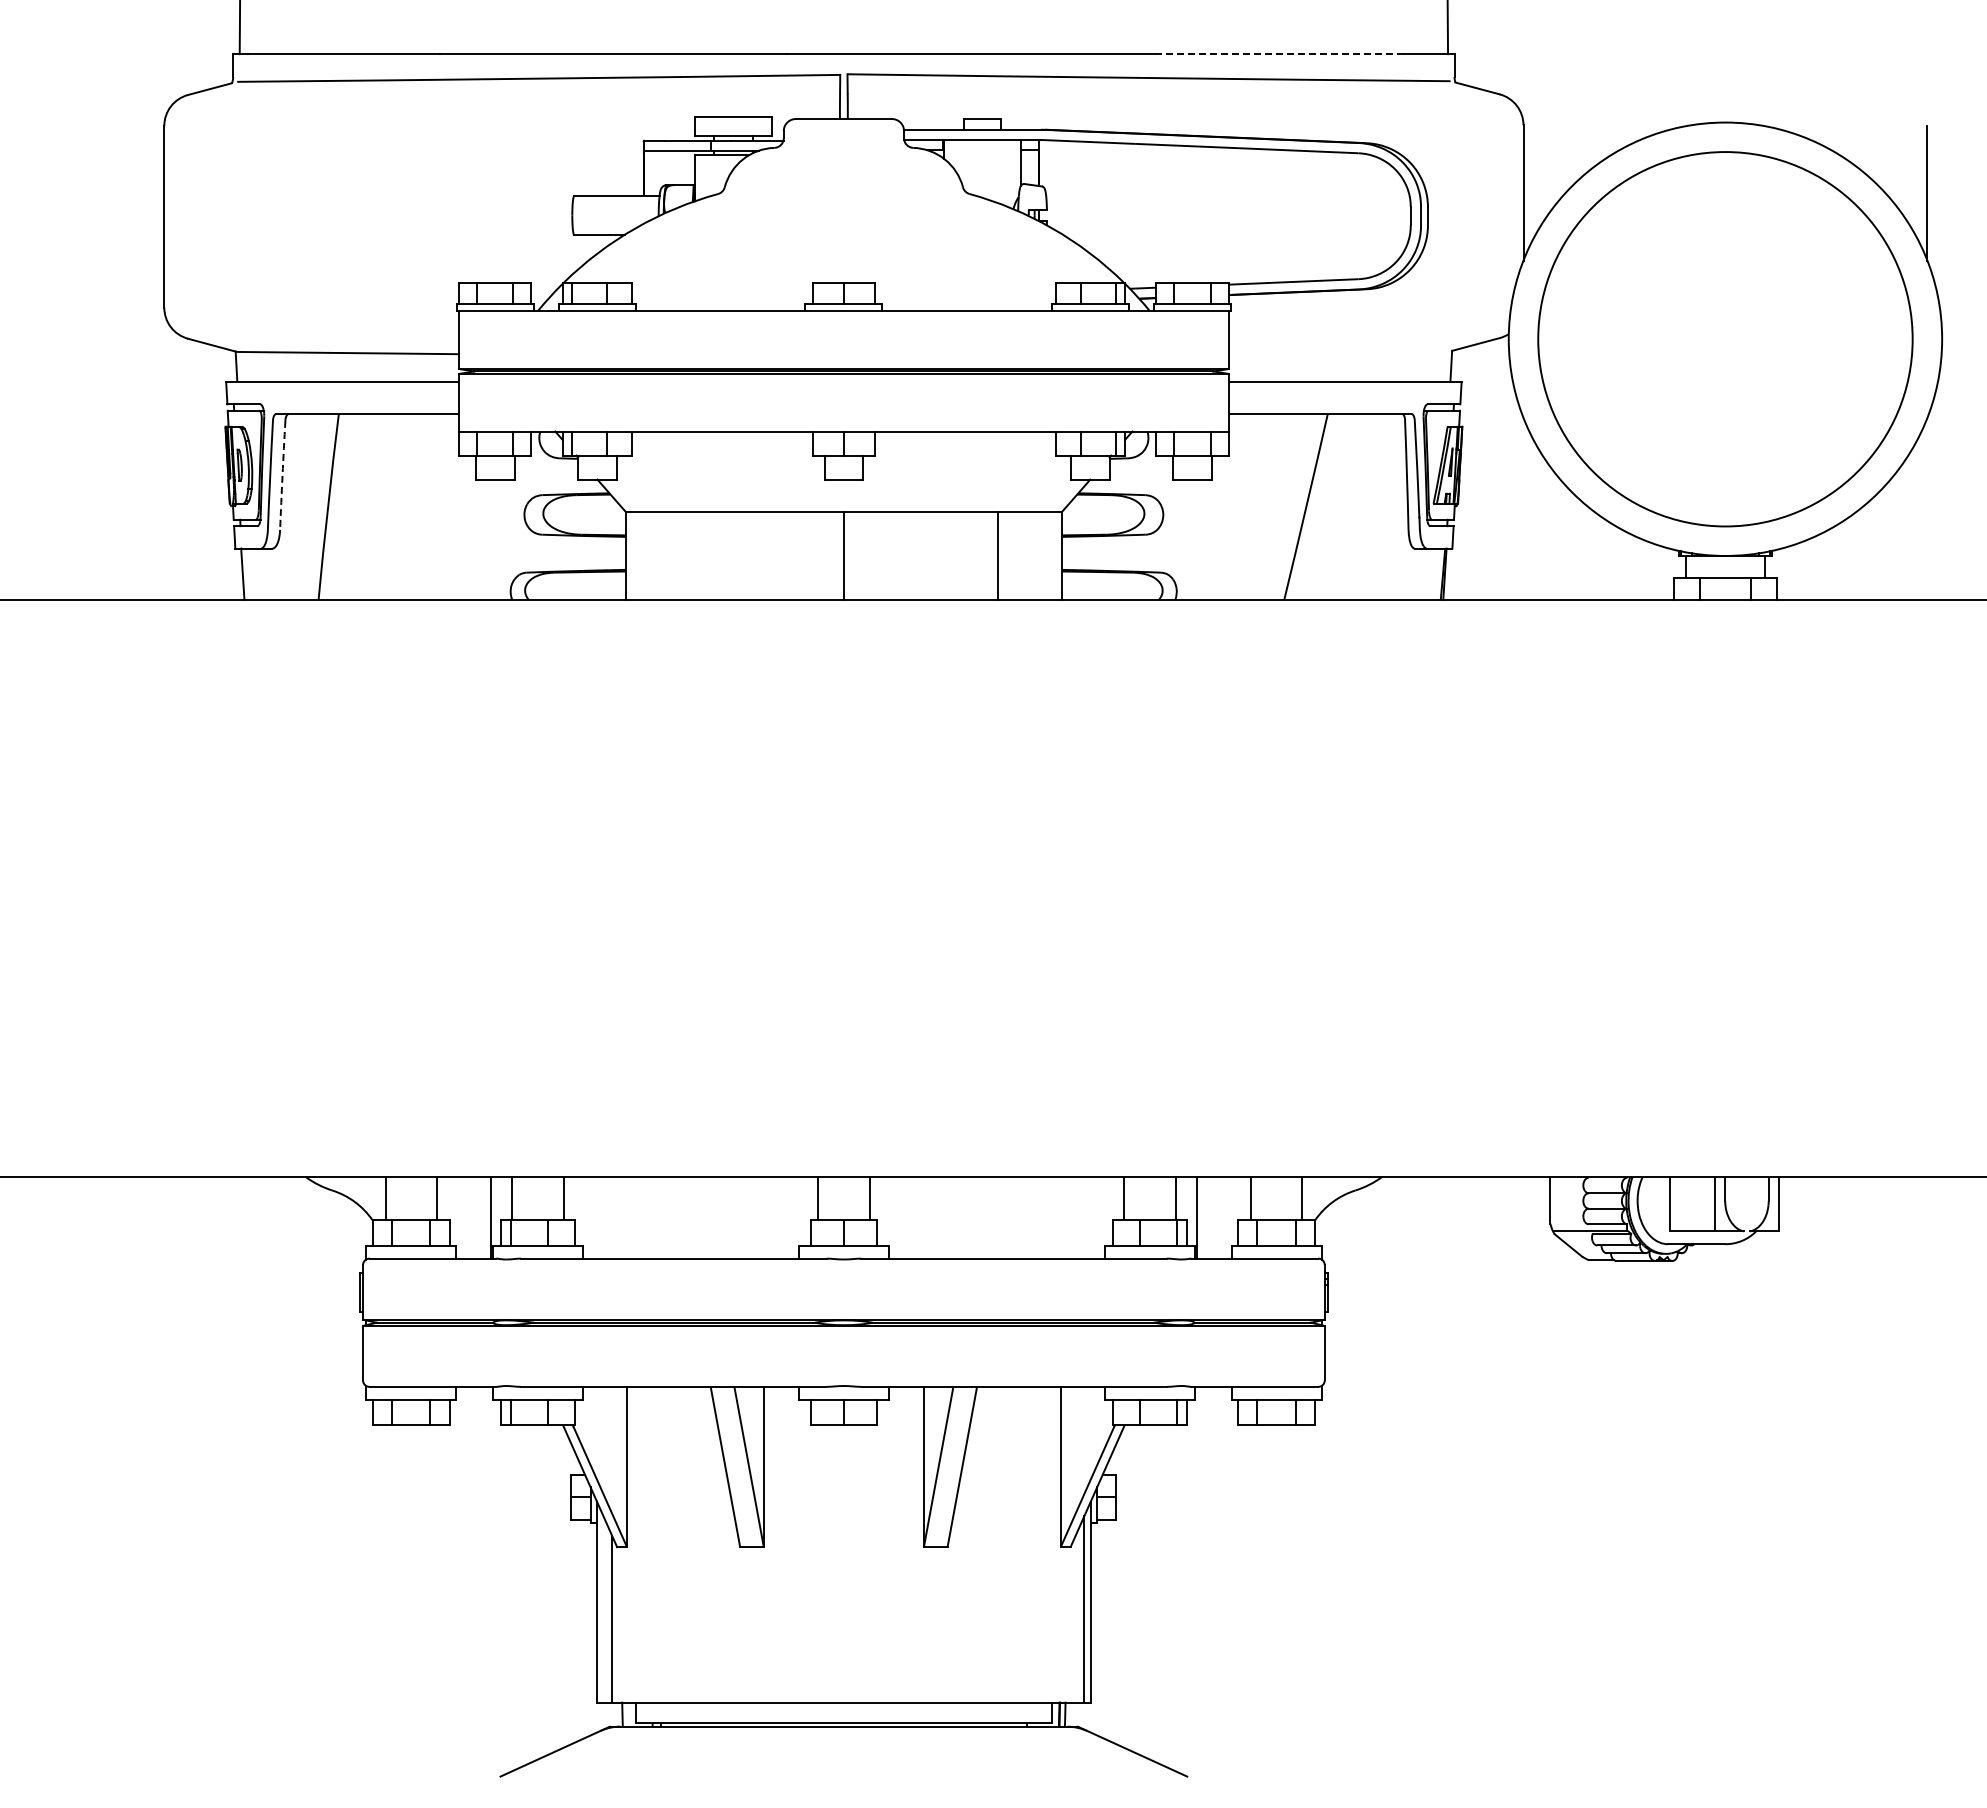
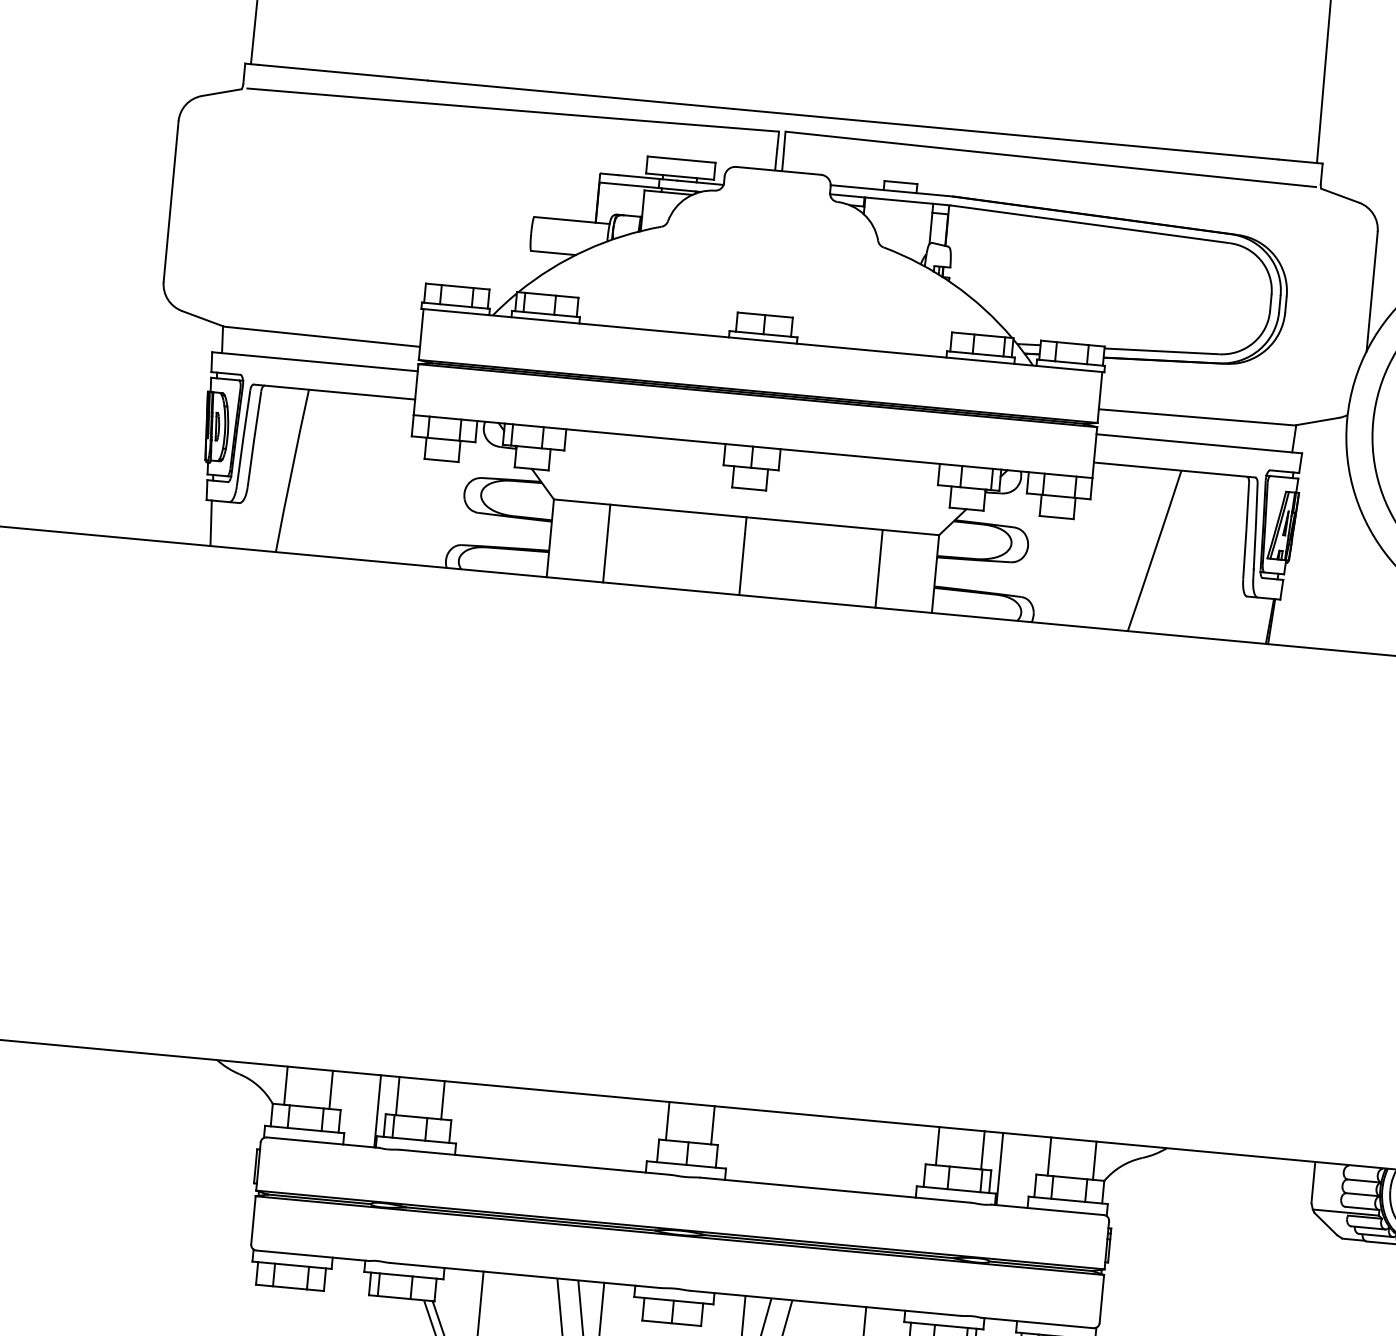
line: (1279, 54) -> (1168, 149), dashed -> solid
line: (1339, 352) -> (1196, 417), added
arc: (282, 475) -> (254, 439), dashed -> solid
line: (689, 555) -> (606, 543), added

